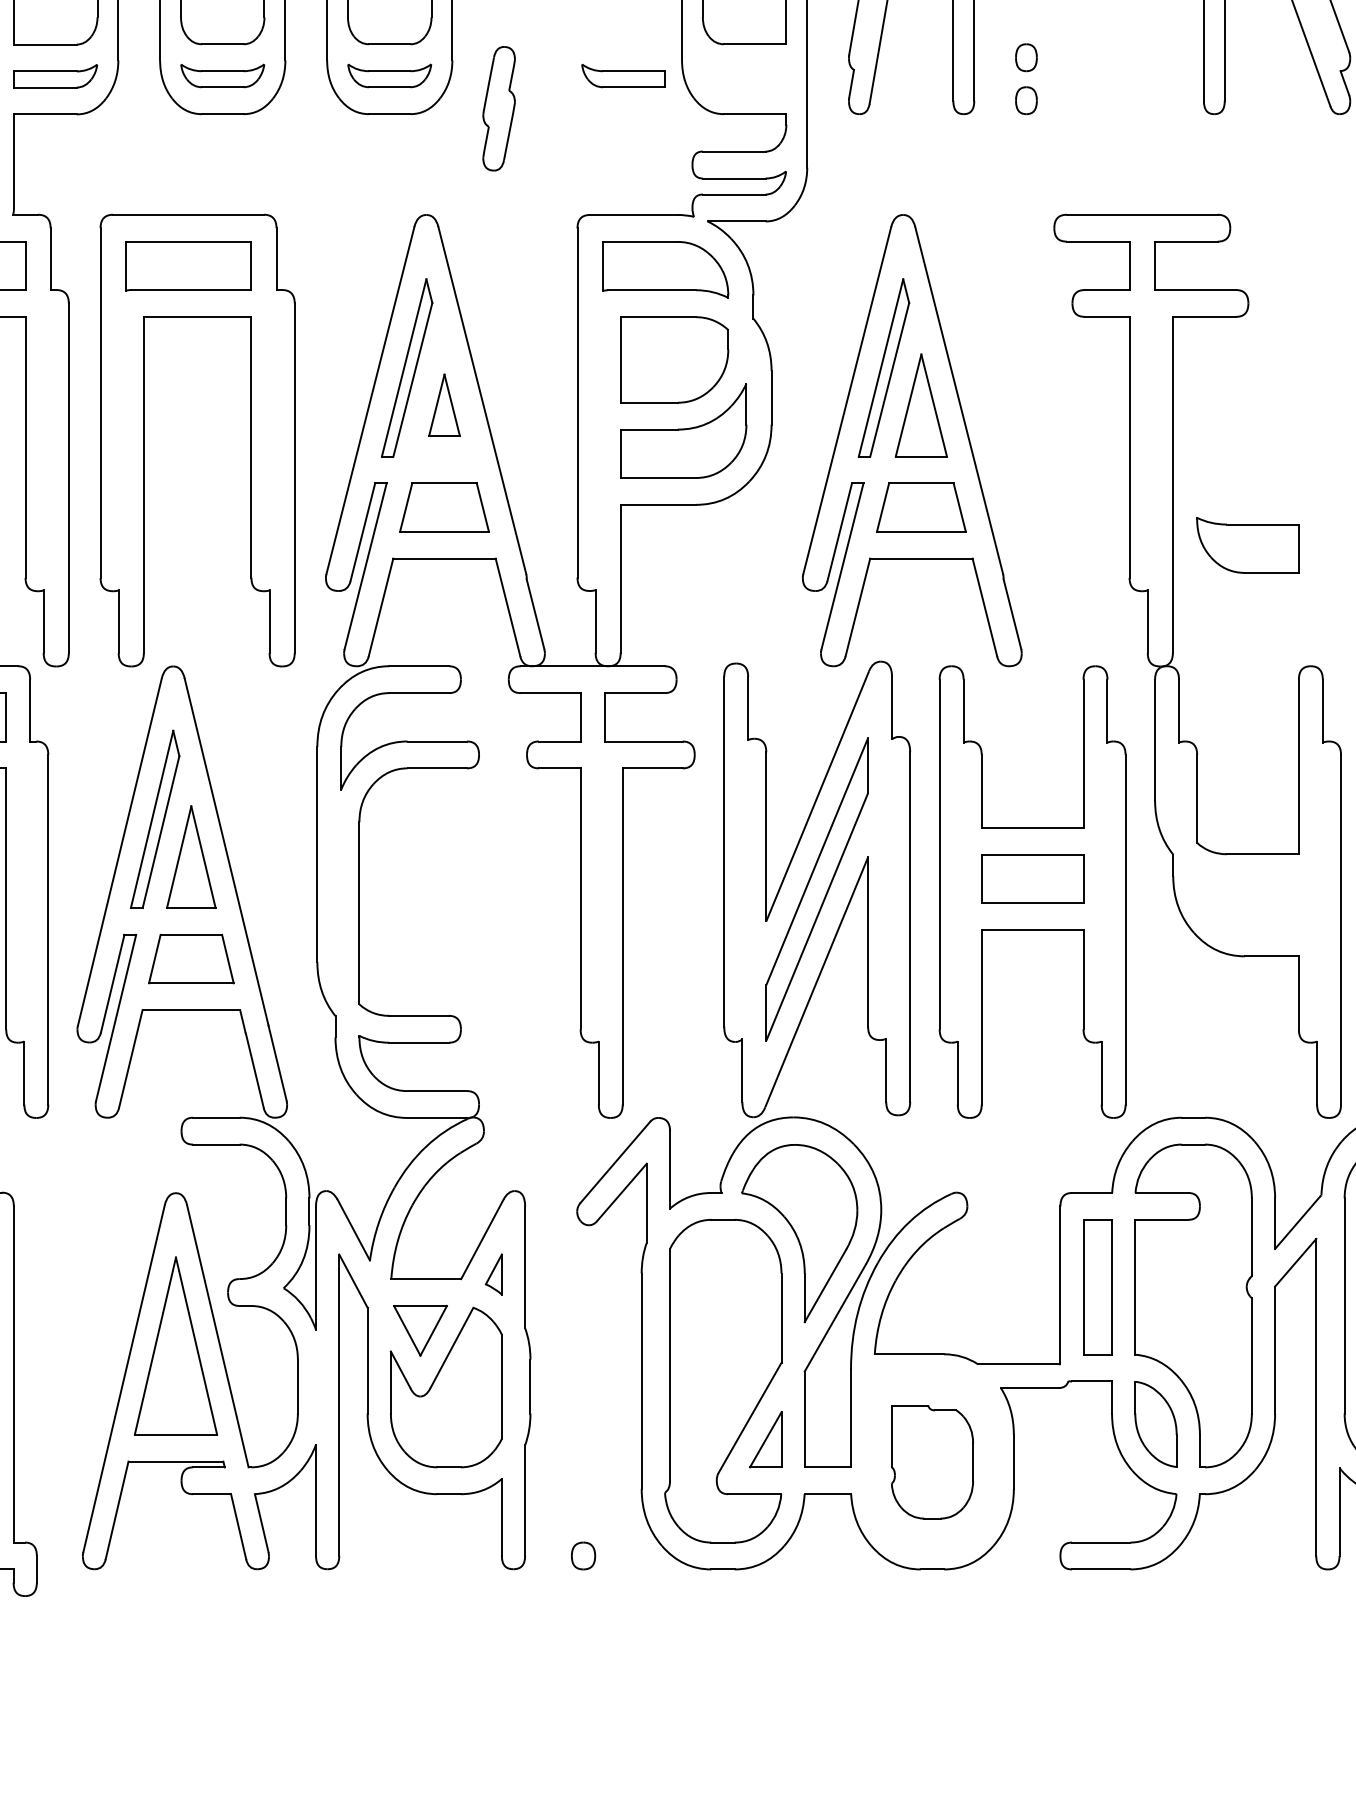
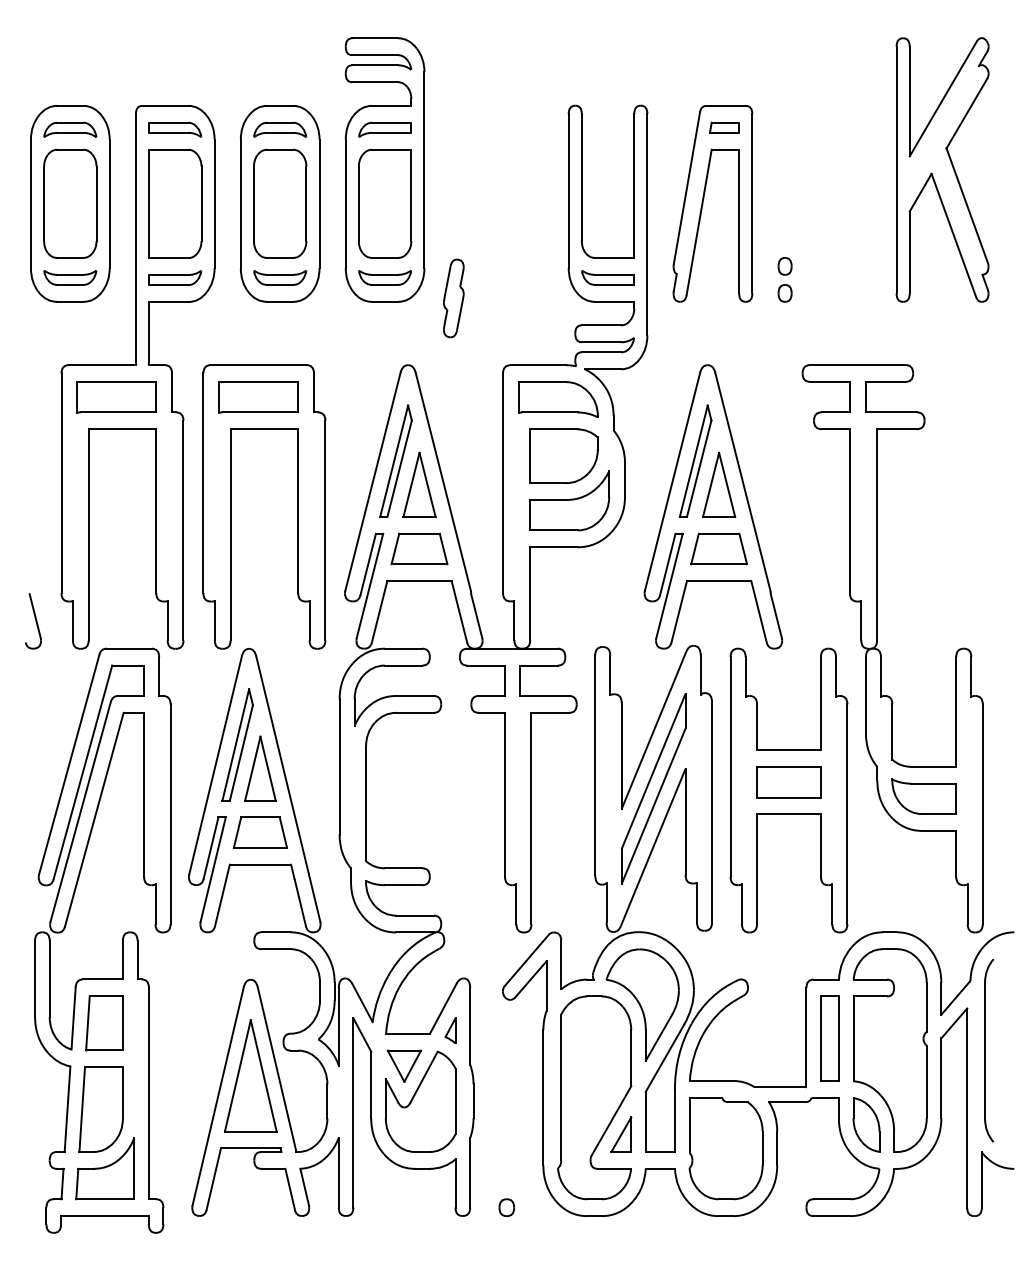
part: (622, 75) -> (607, 277), moved
part: (444, 404) -> (419, 484), size x1.67
part: (1246, 544) -> (923, 796), moved
part: (931, 1461) -> (725, 1148), size x1.43

